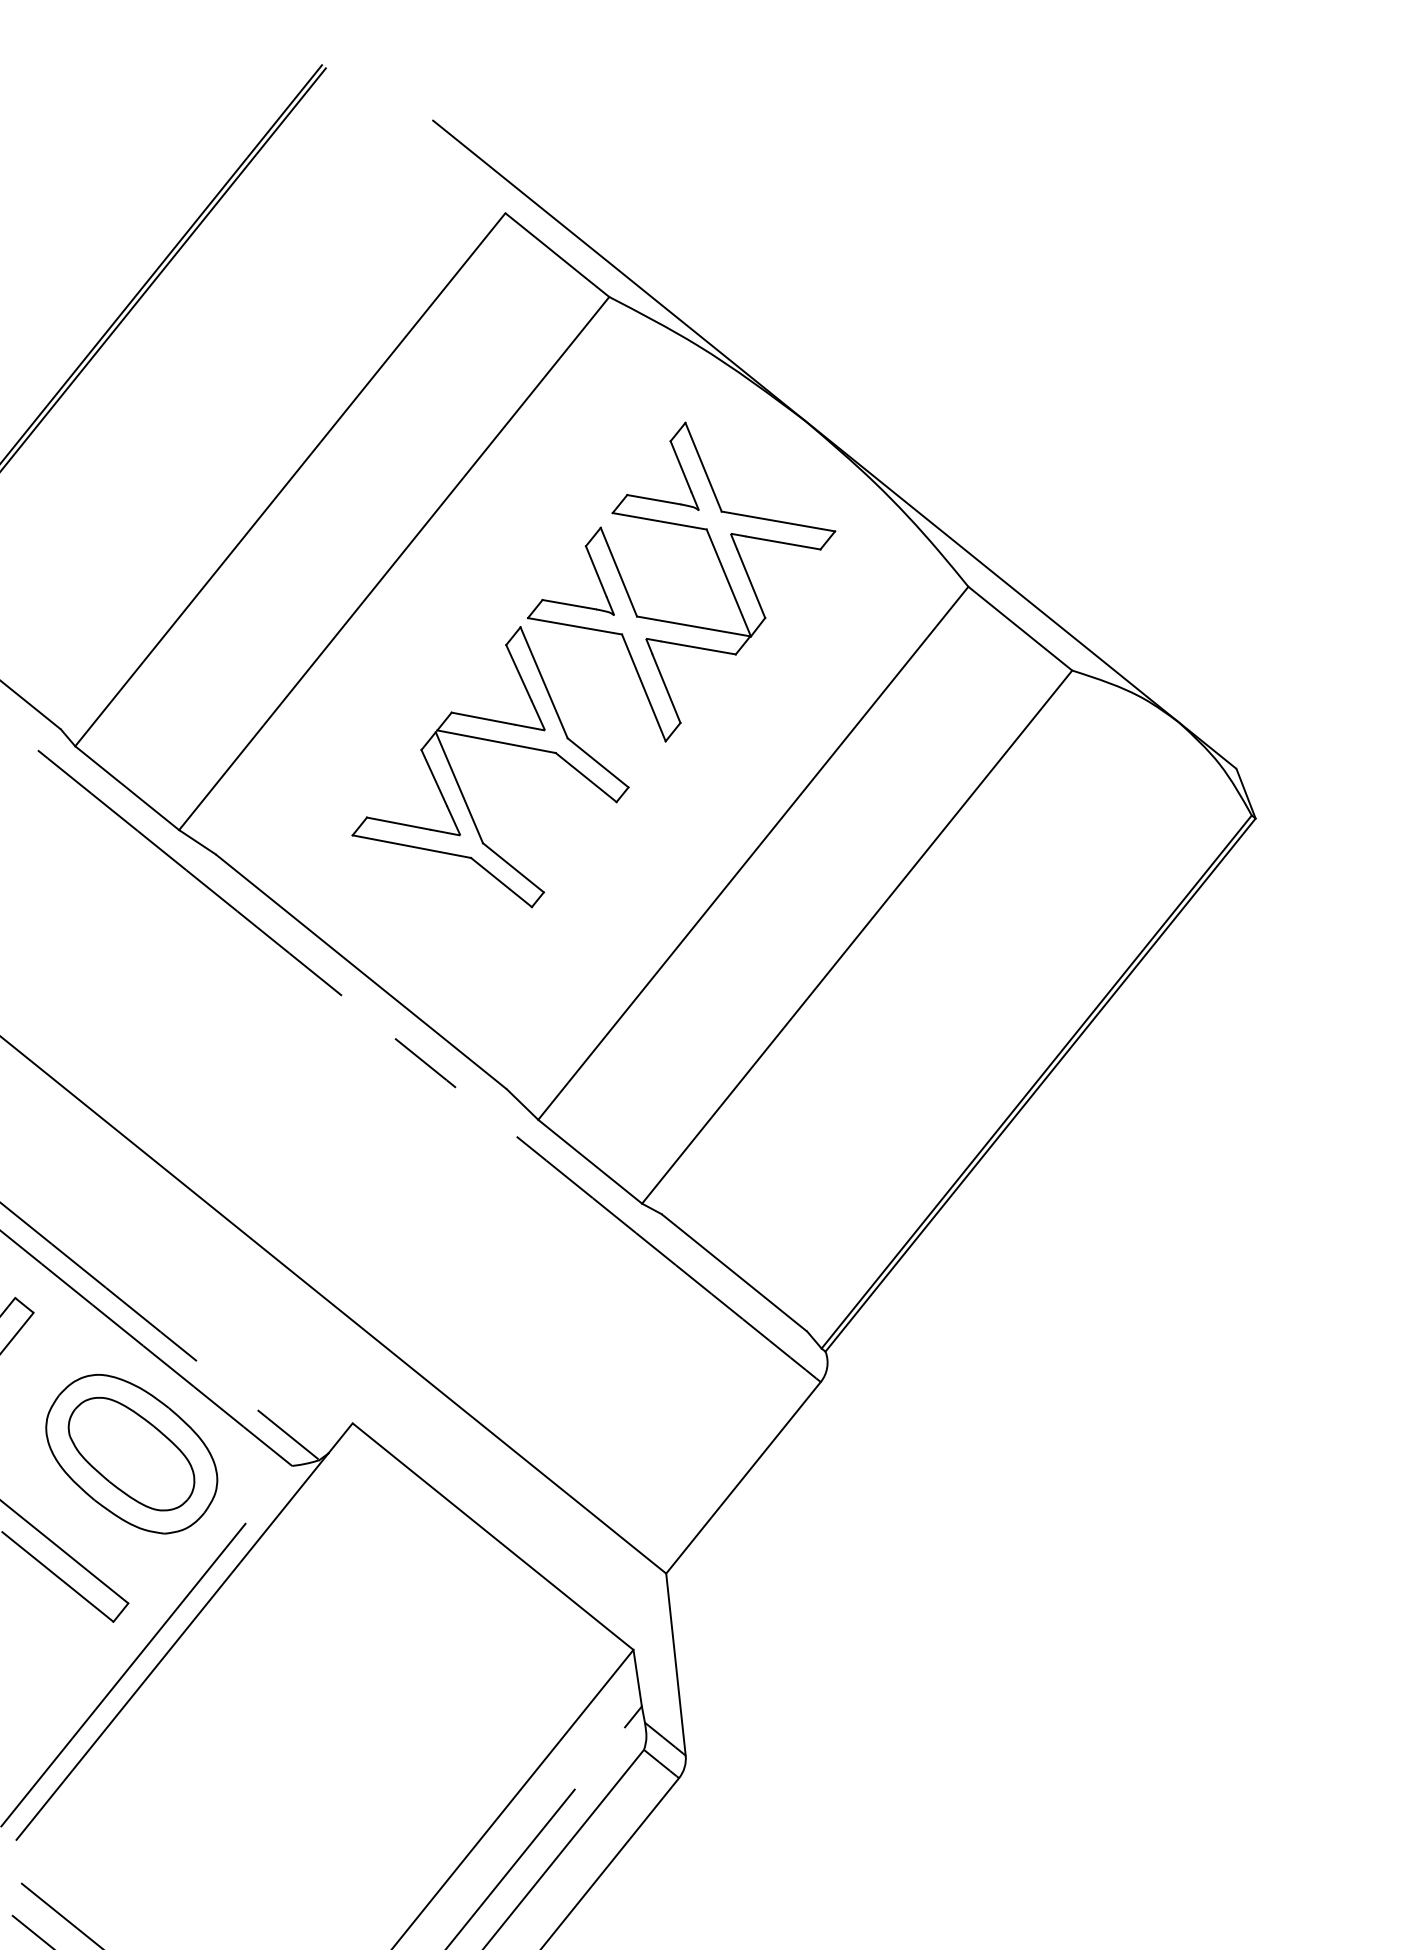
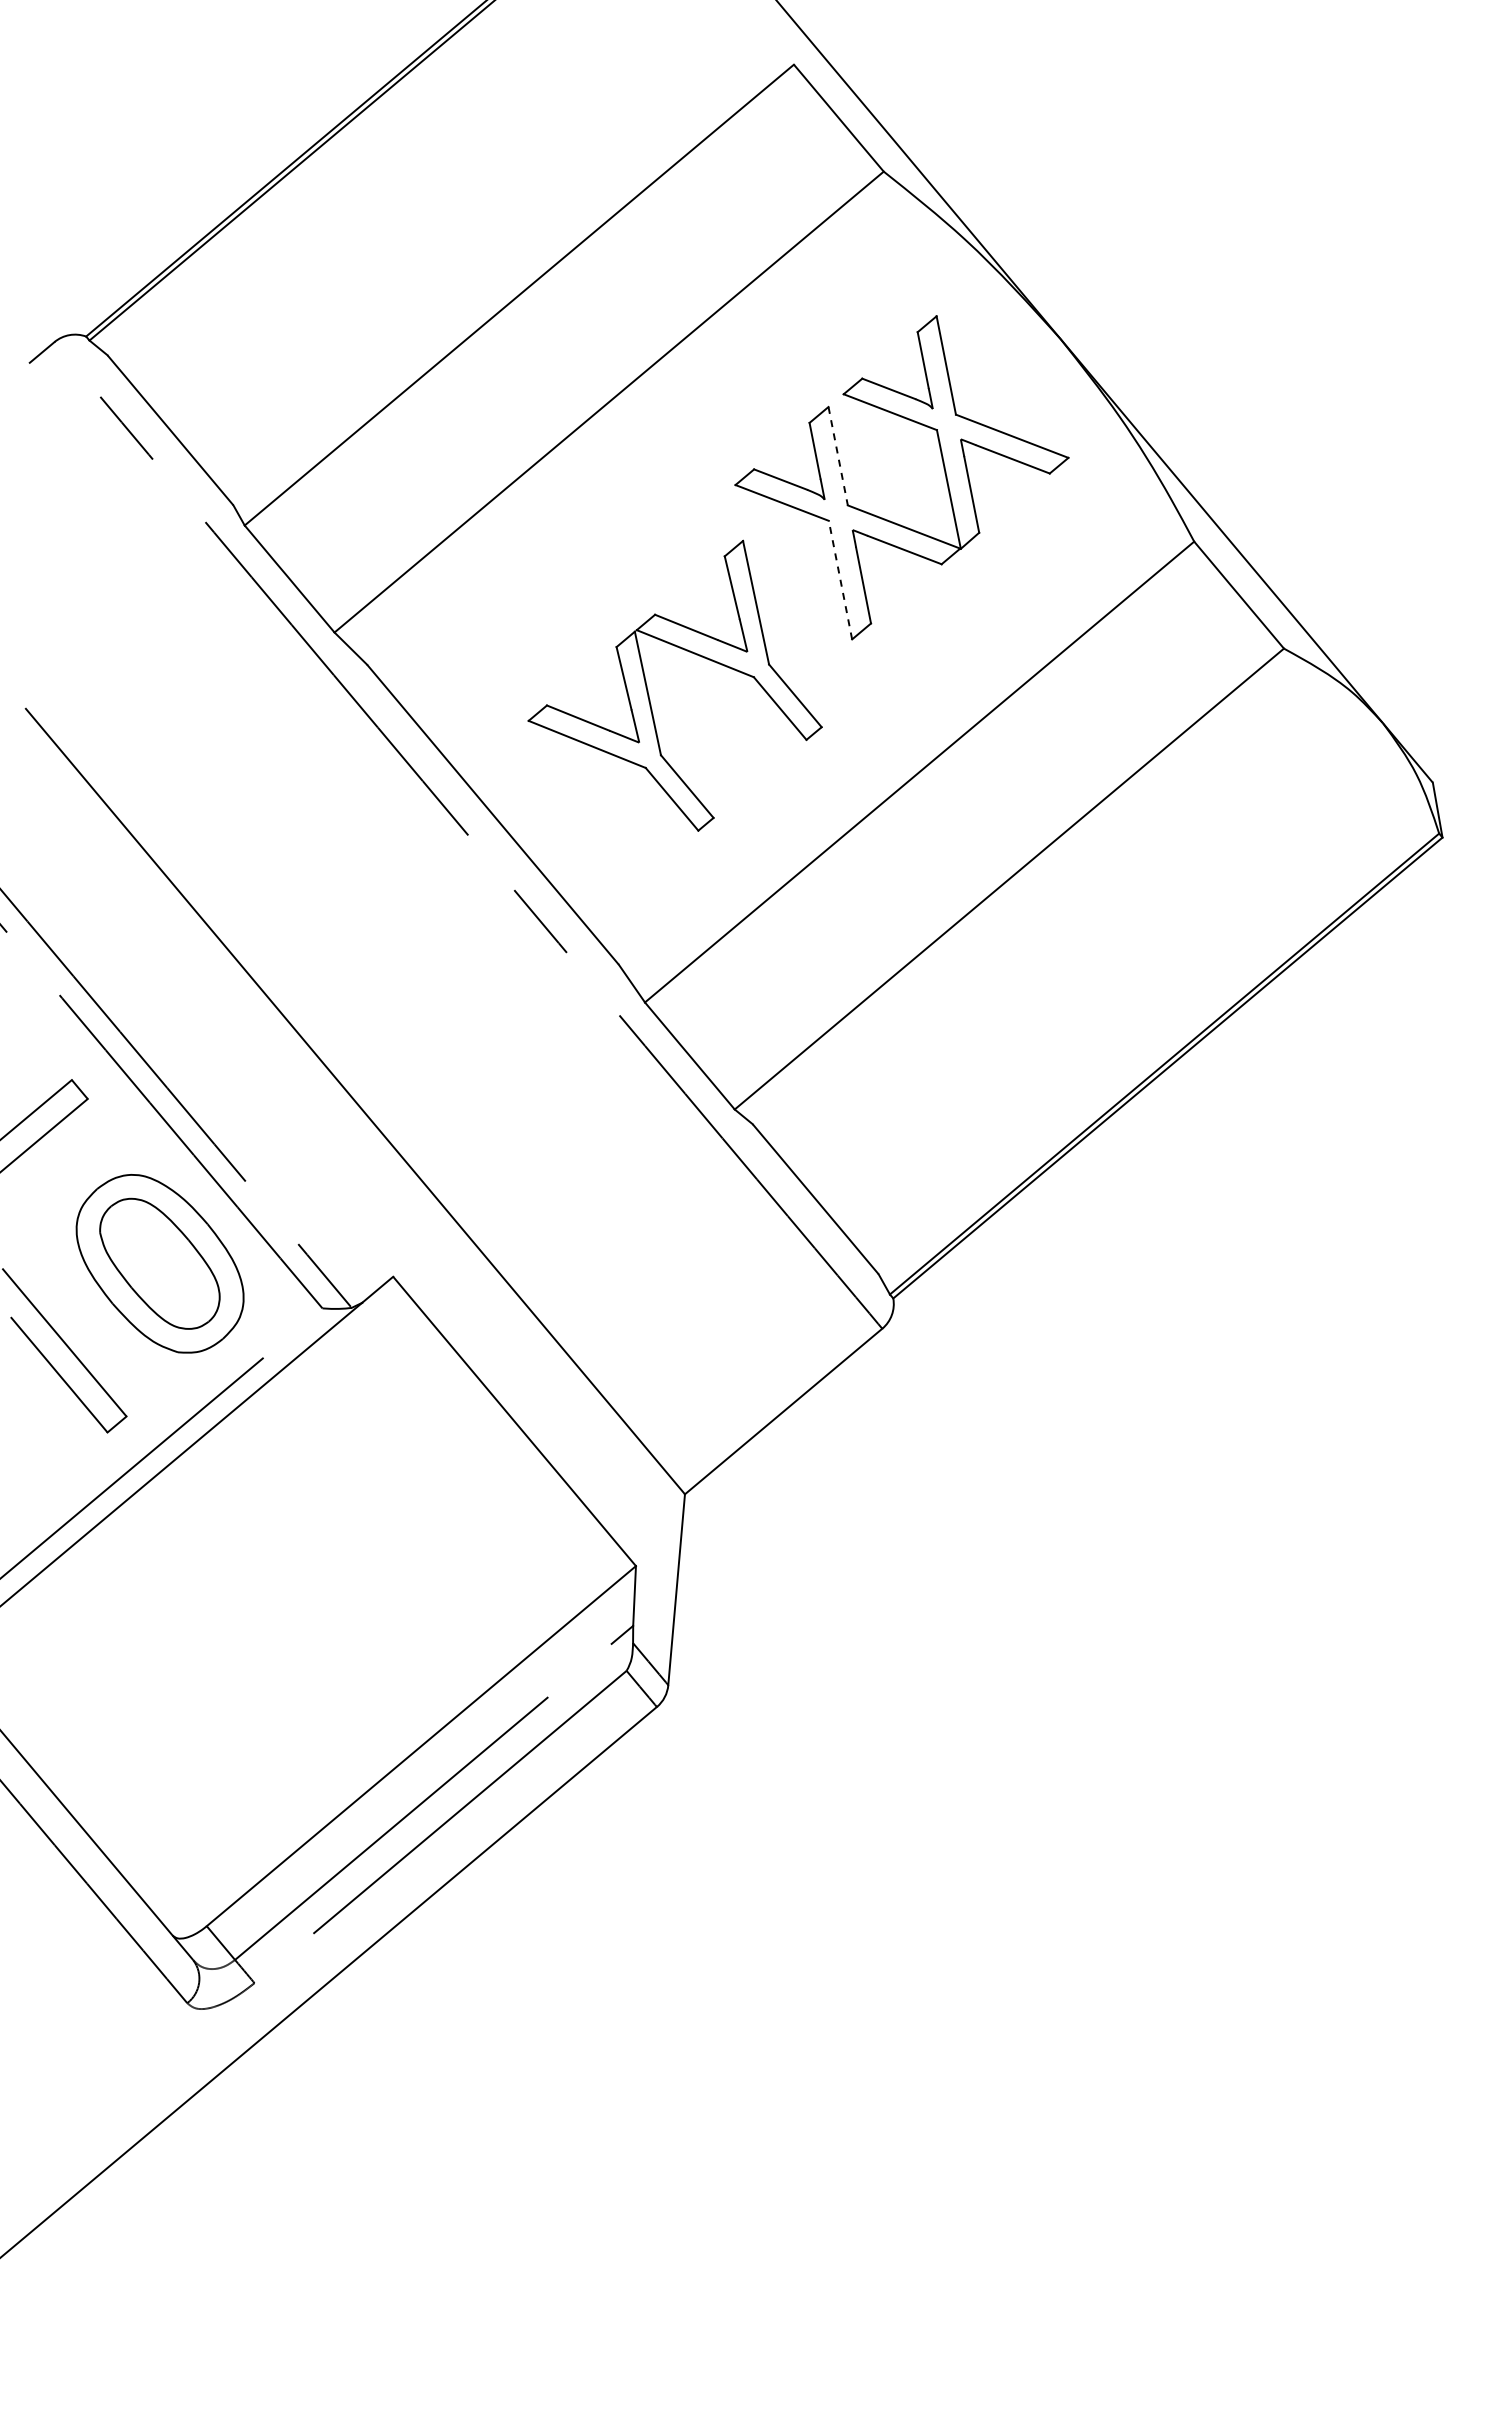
line: (619, 572) -> (838, 456), solid -> dashed
line: (643, 687) -> (840, 579), solid -> dashed
part: (459, 784) -> (648, 690), moved

